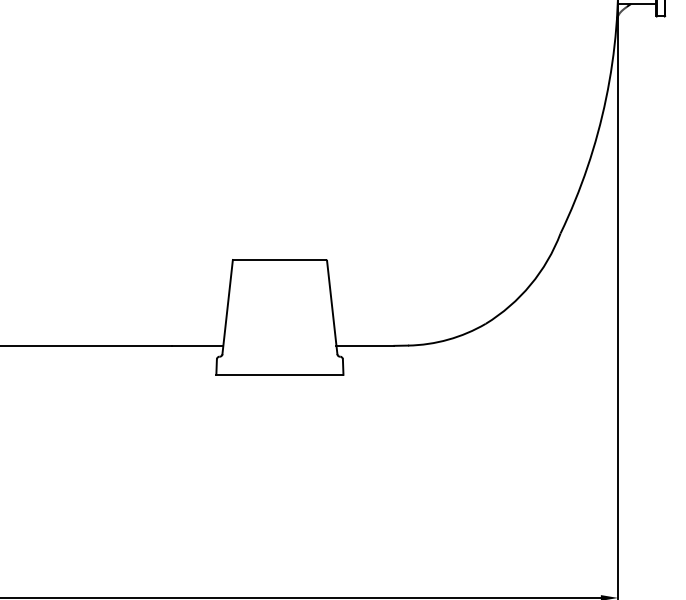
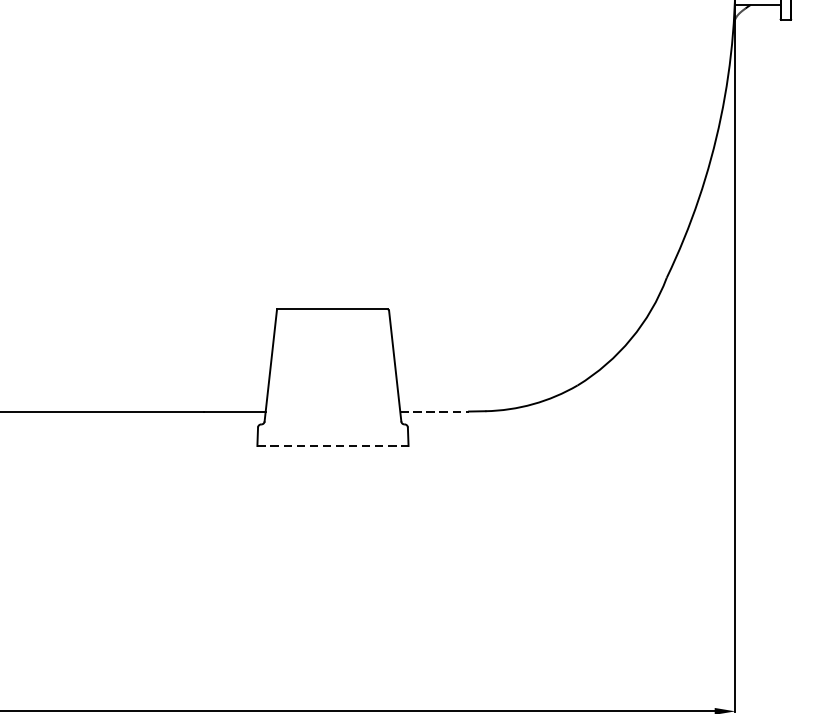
line: (365, 345) -> (434, 411), solid -> dashed
line: (279, 374) -> (332, 445), solid -> dashed

